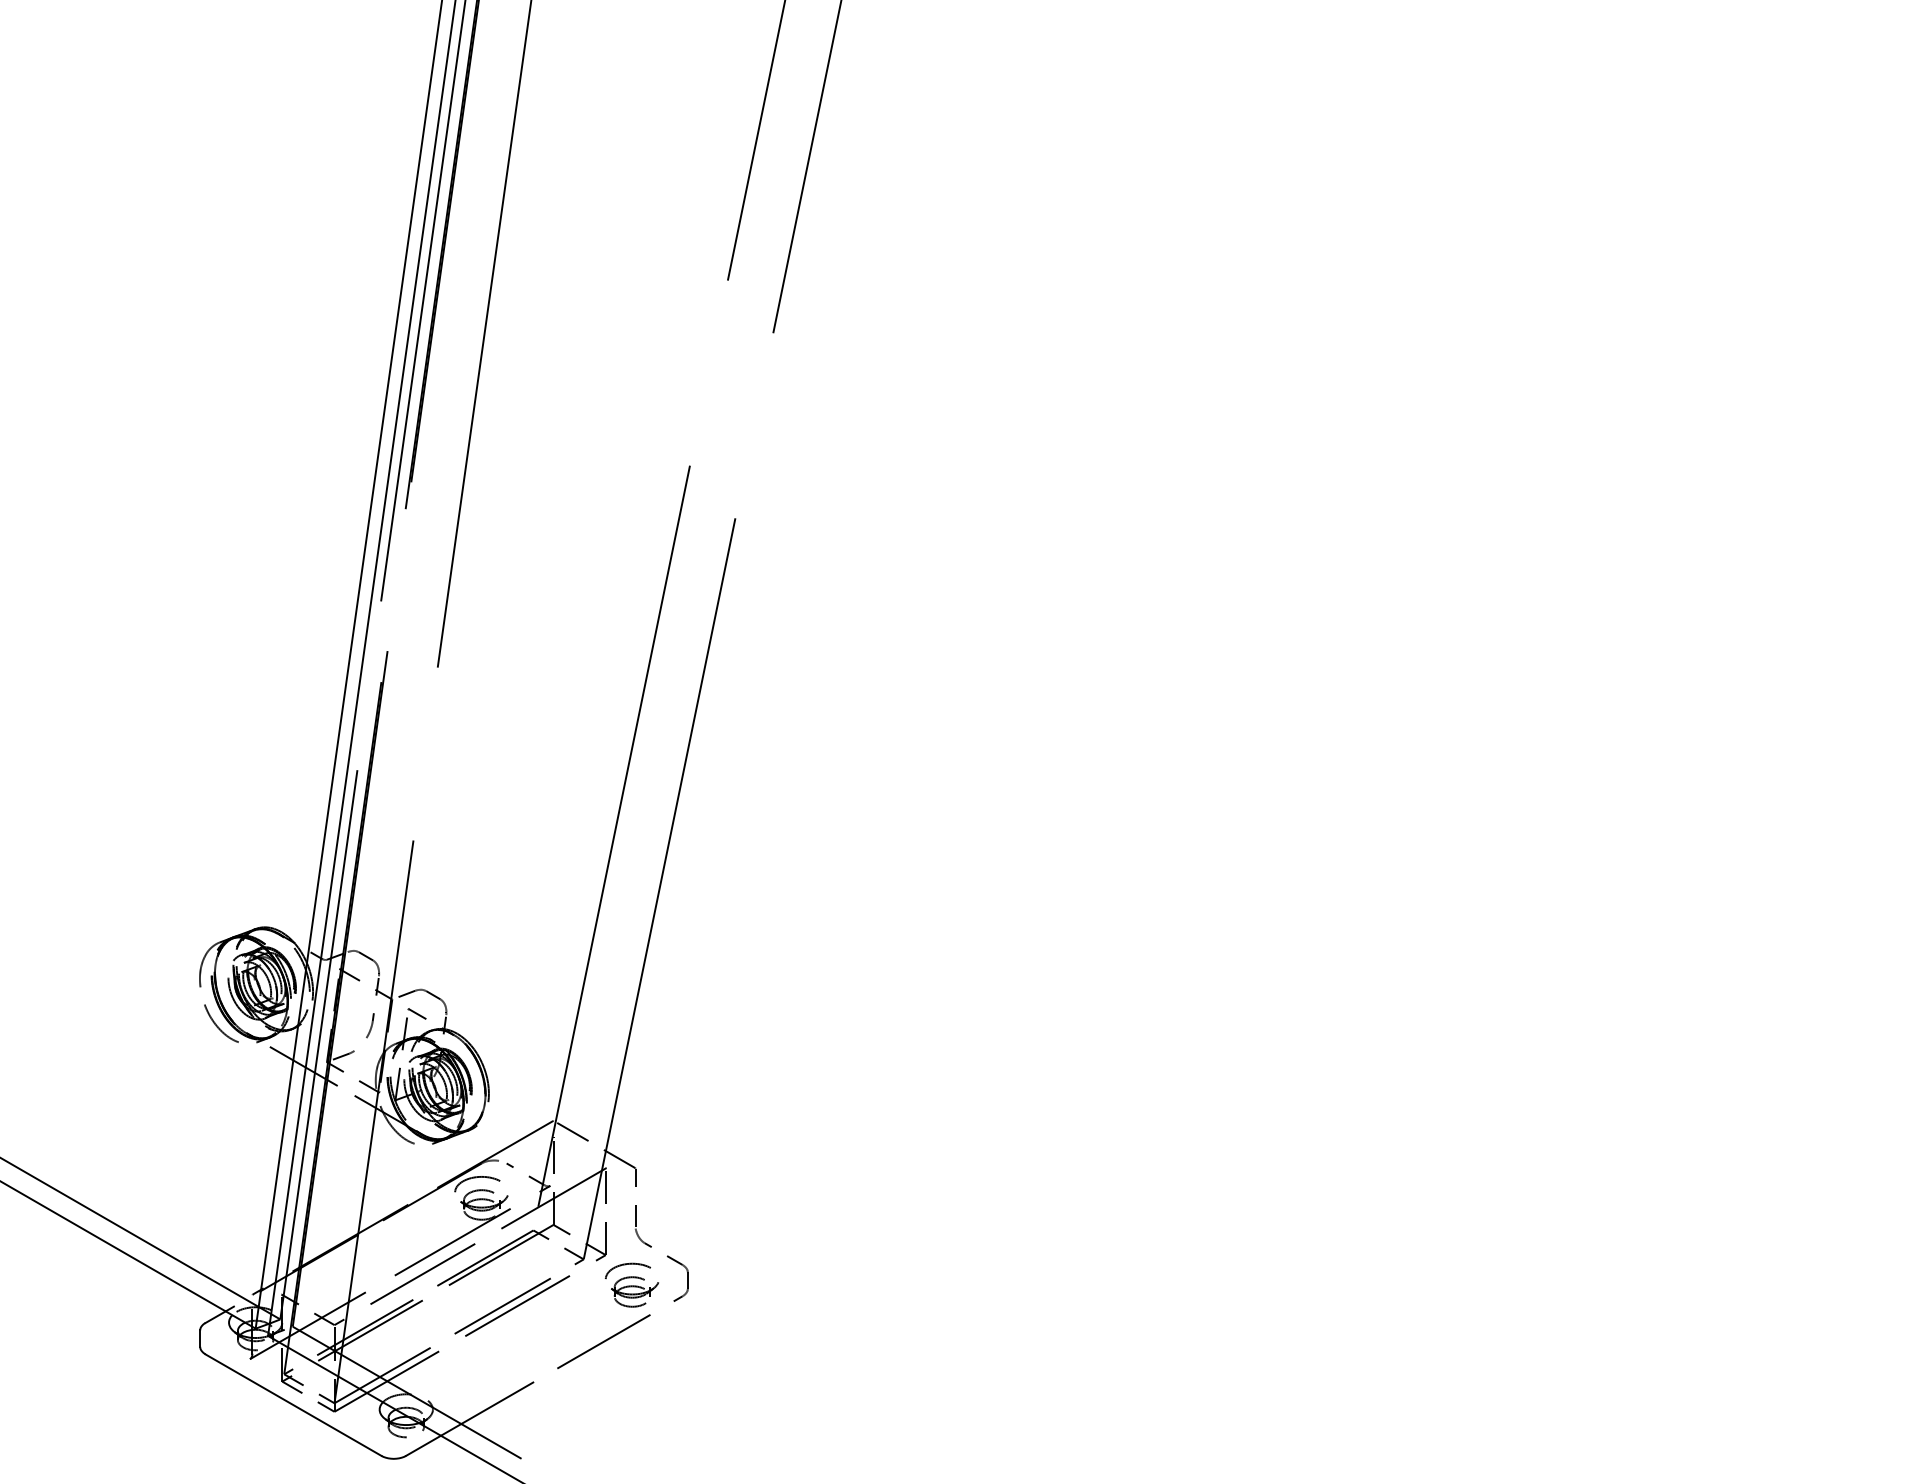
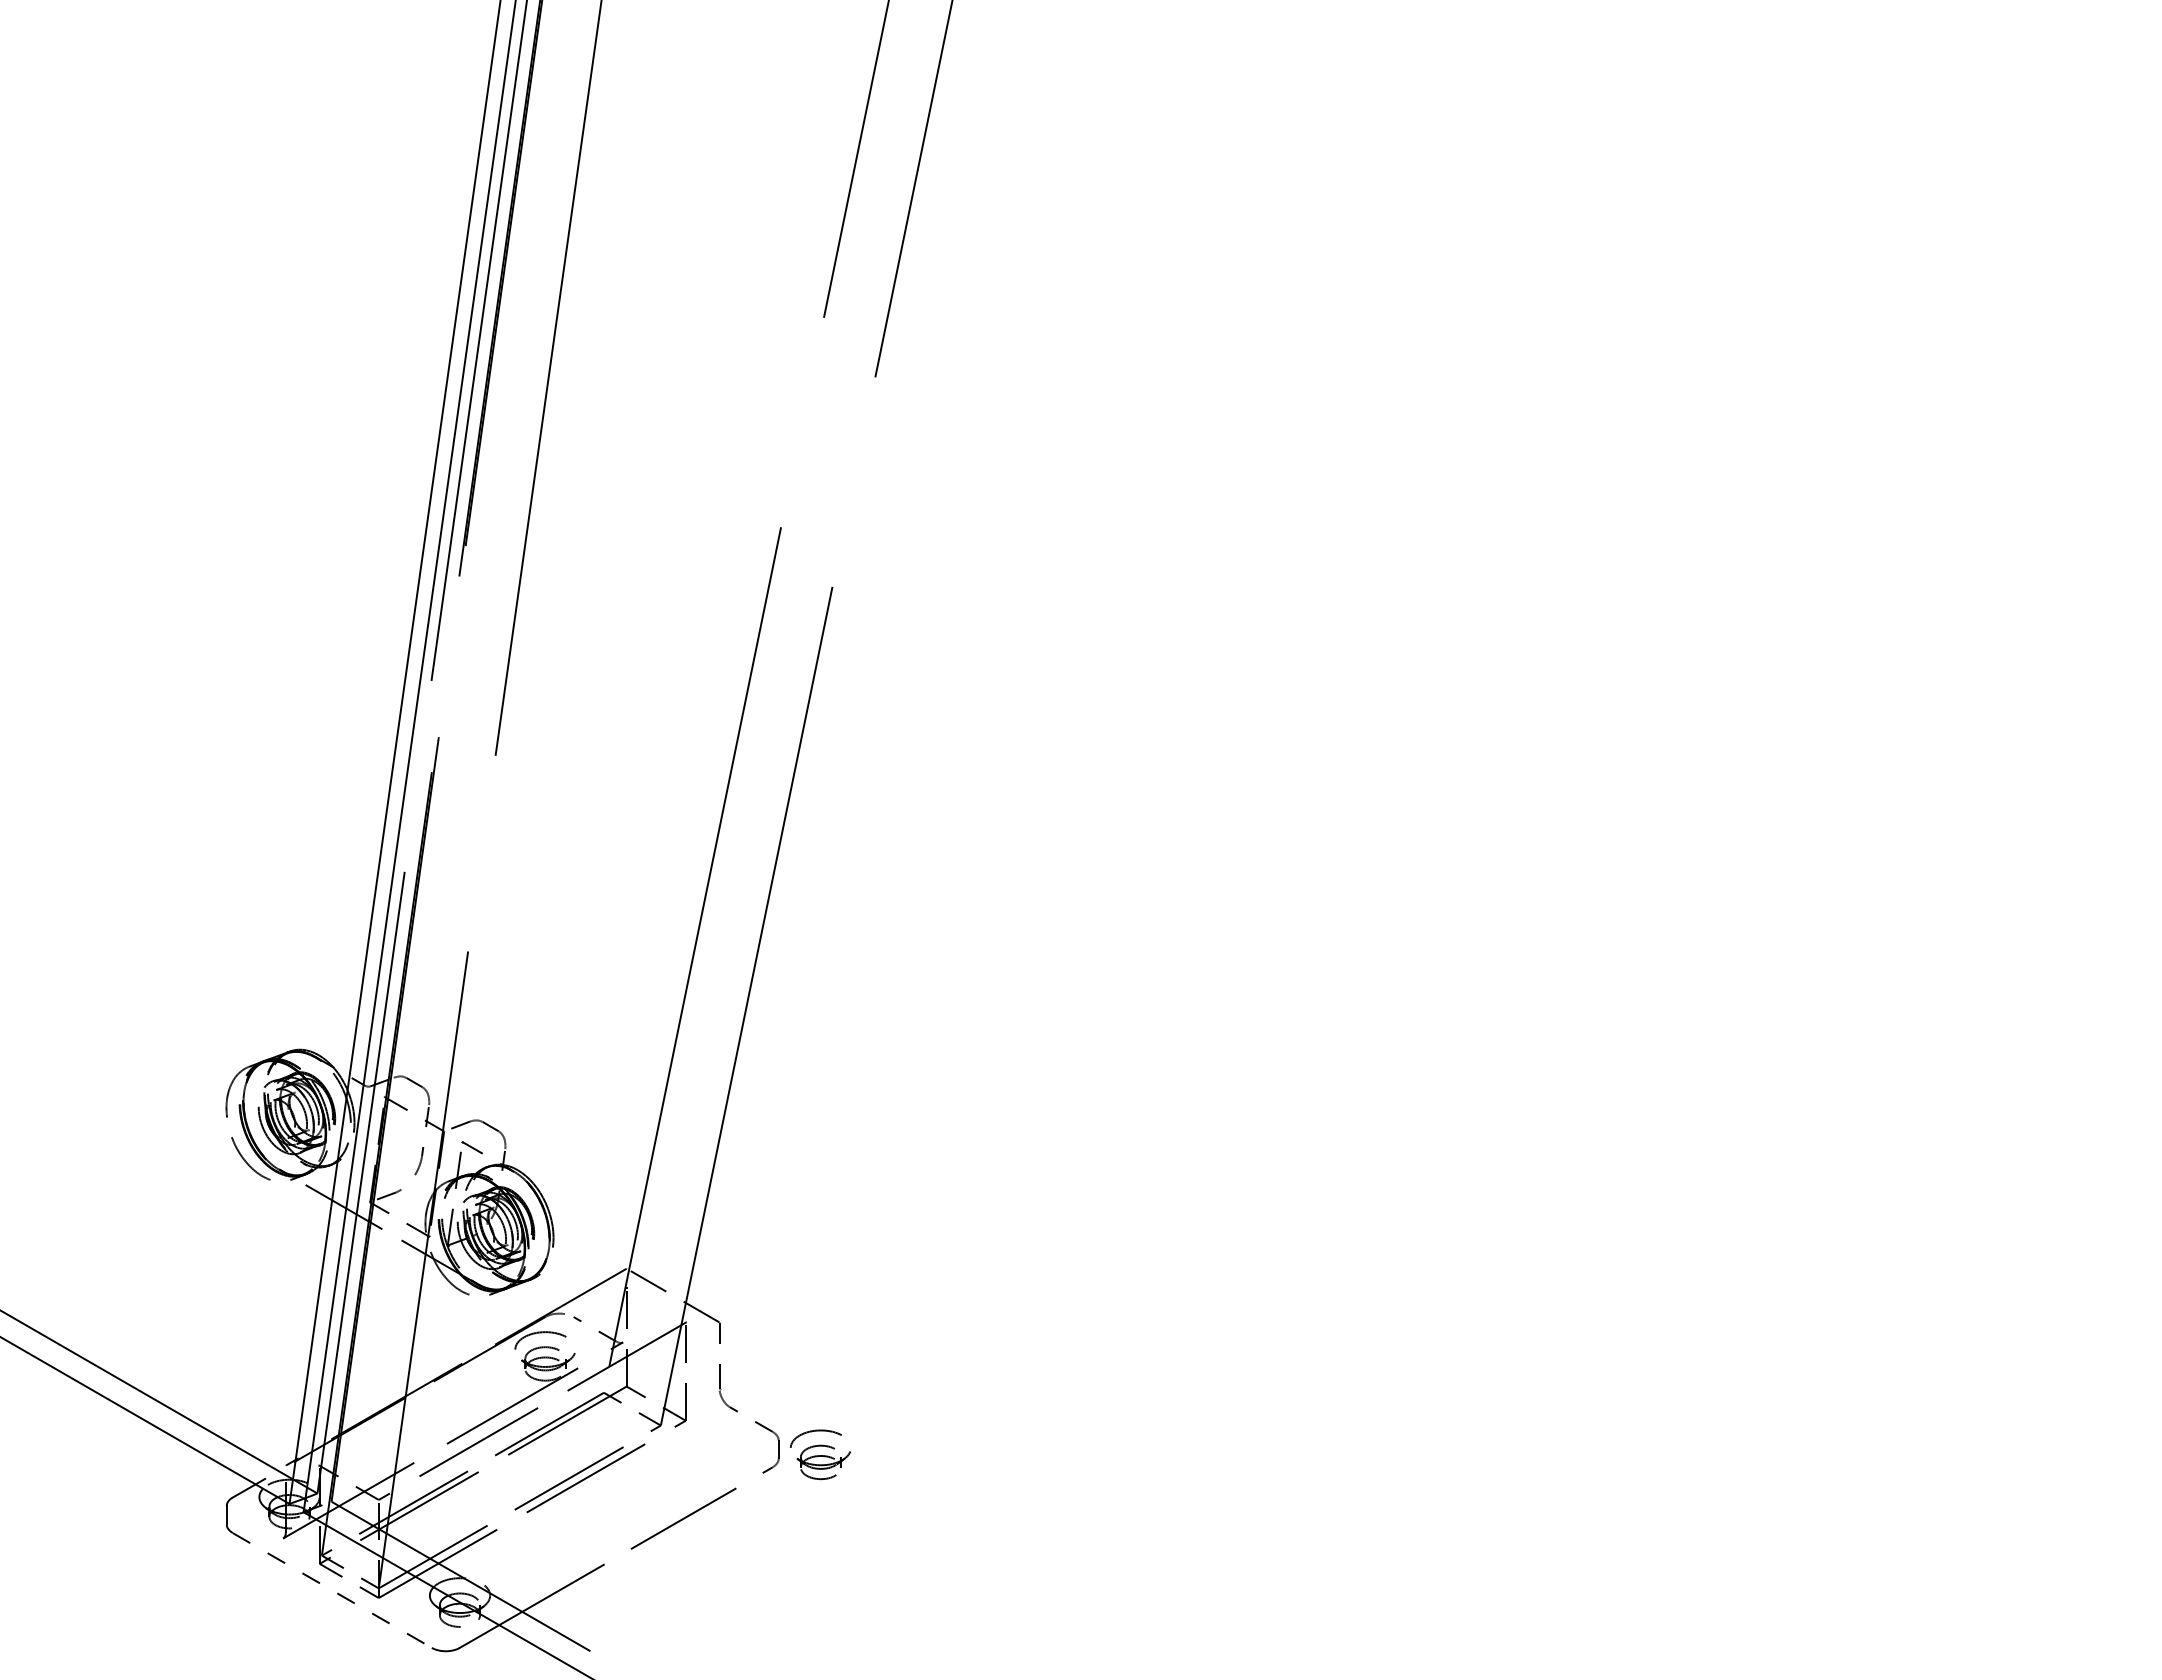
part: (632, 1284) -> (820, 1454), moved
line: (293, 1405) -> (332, 1590), solid -> dashed

